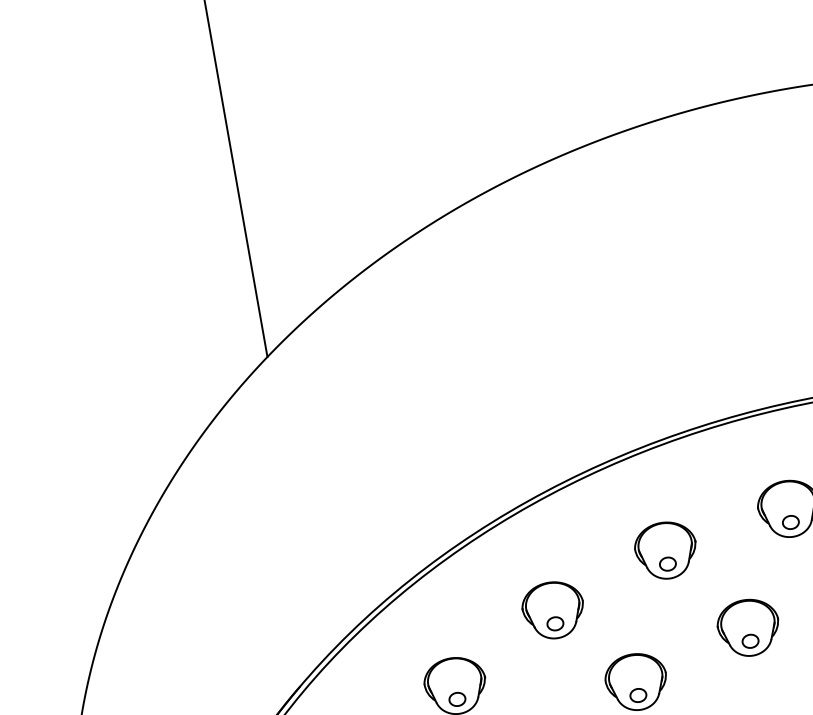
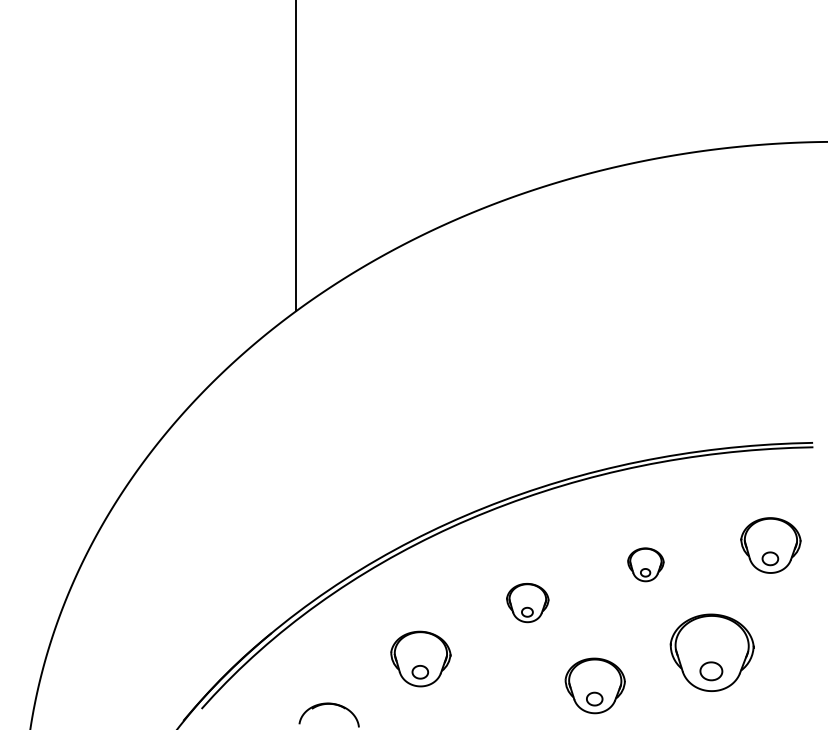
part: (665, 550) -> (645, 564), size x0.6
part: (553, 609) -> (527, 602), size x0.7
part: (748, 627) -> (711, 652), size x1.4

